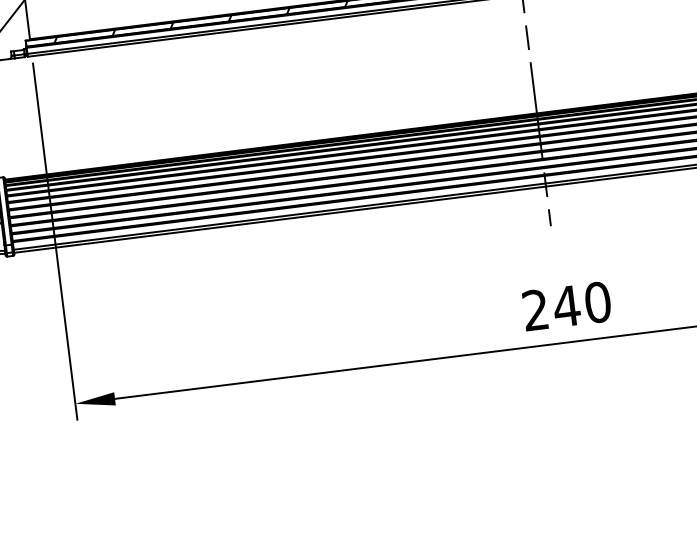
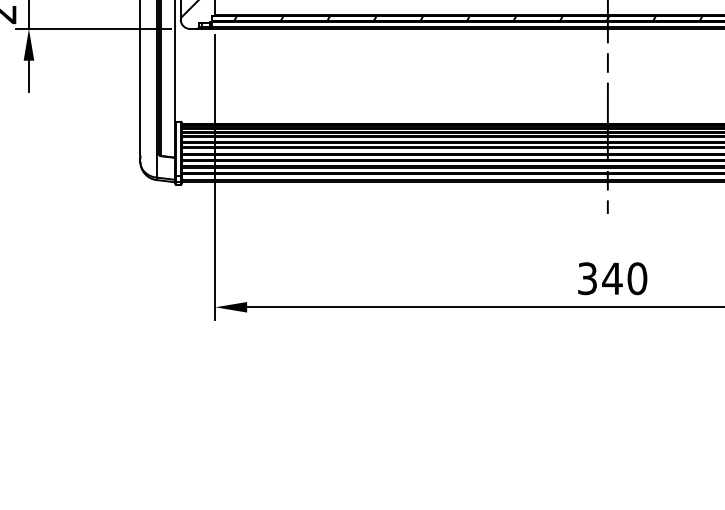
text: (535, 309) -> (587, 278), 240 -> 340

